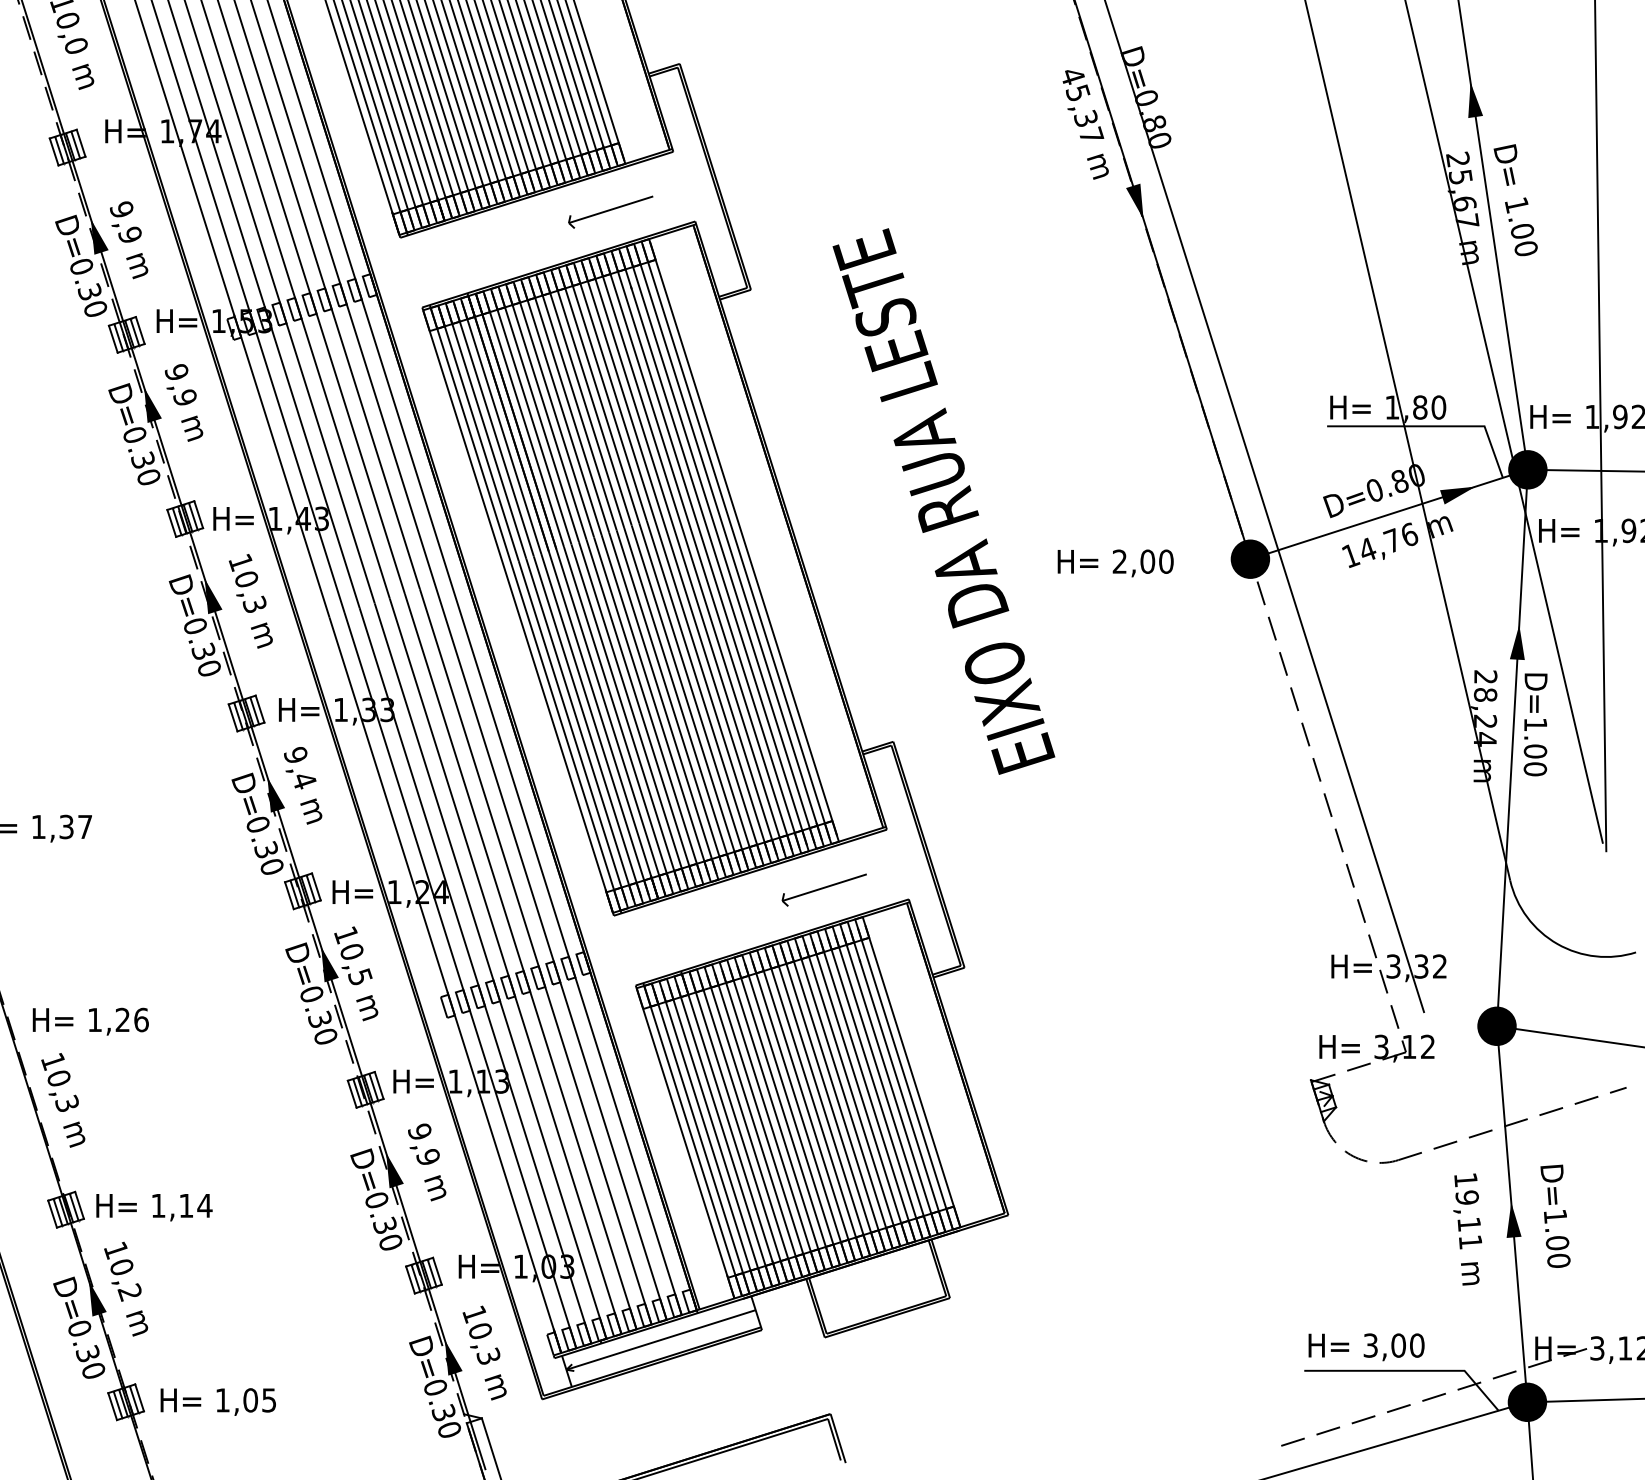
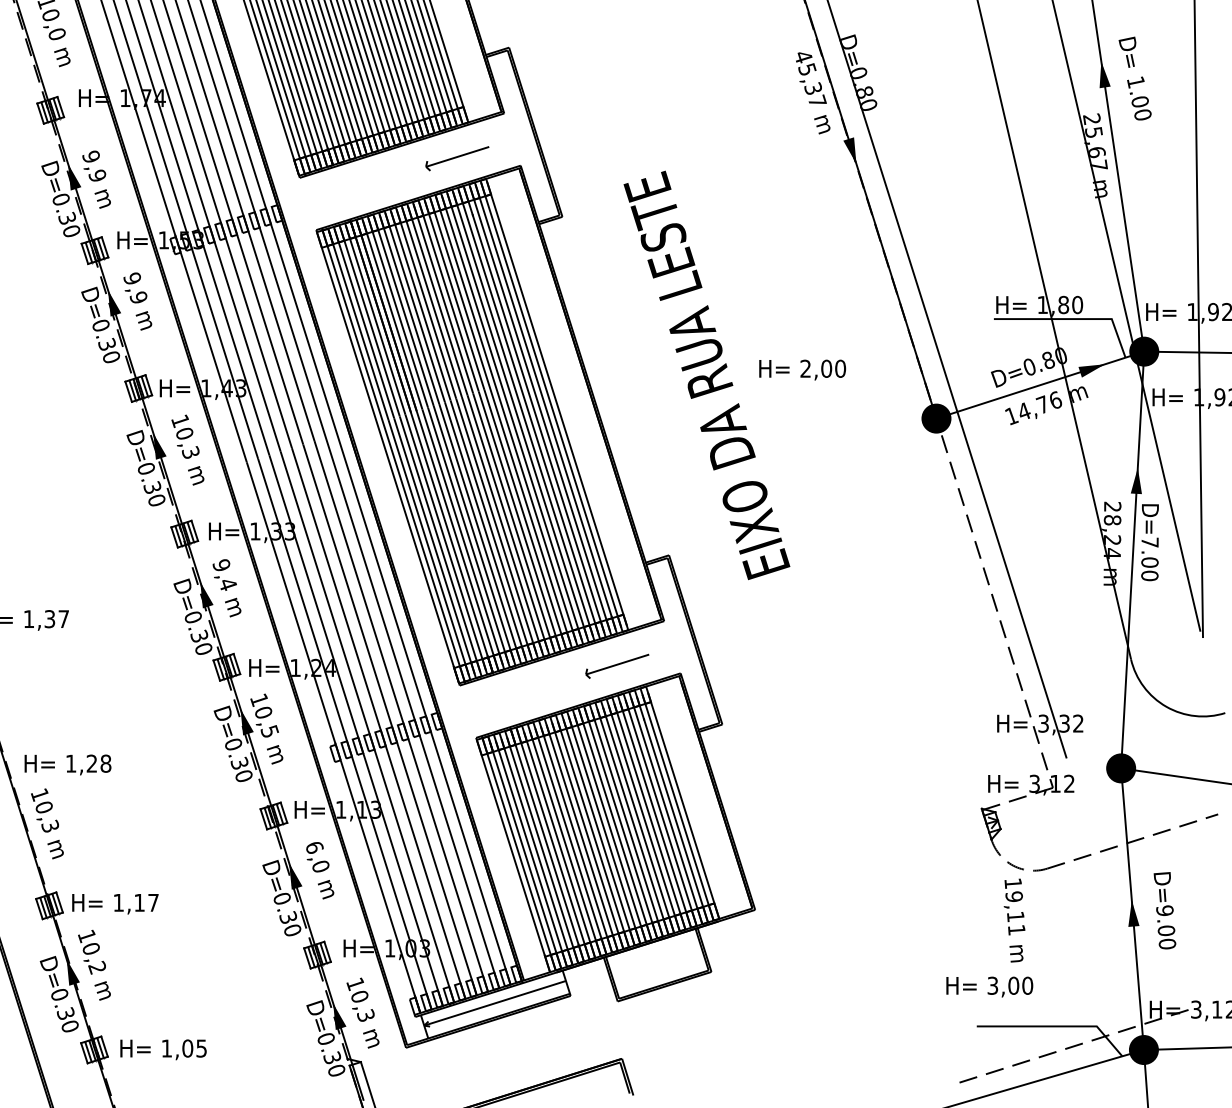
text: (1515, 200) -> (1134, 78), moved
text: (1115, 563) -> (802, 370), moved
text: (1535, 724) -> (1149, 542), D=1.00 -> D=7.00
text: (141, 1019) -> (105, 763), 1,26 -> 1,28
text: (423, 1144) -> (317, 856), 9,9 -> 6,0
text: (204, 1205) -> (153, 902), 1,14 -> 1,17
text: (1555, 1216) -> (1164, 910), D=1.00 -> D=9.00
text: (1467, 1229) -> (1014, 920), moved
text: (1366, 1347) -> (989, 987), moved

